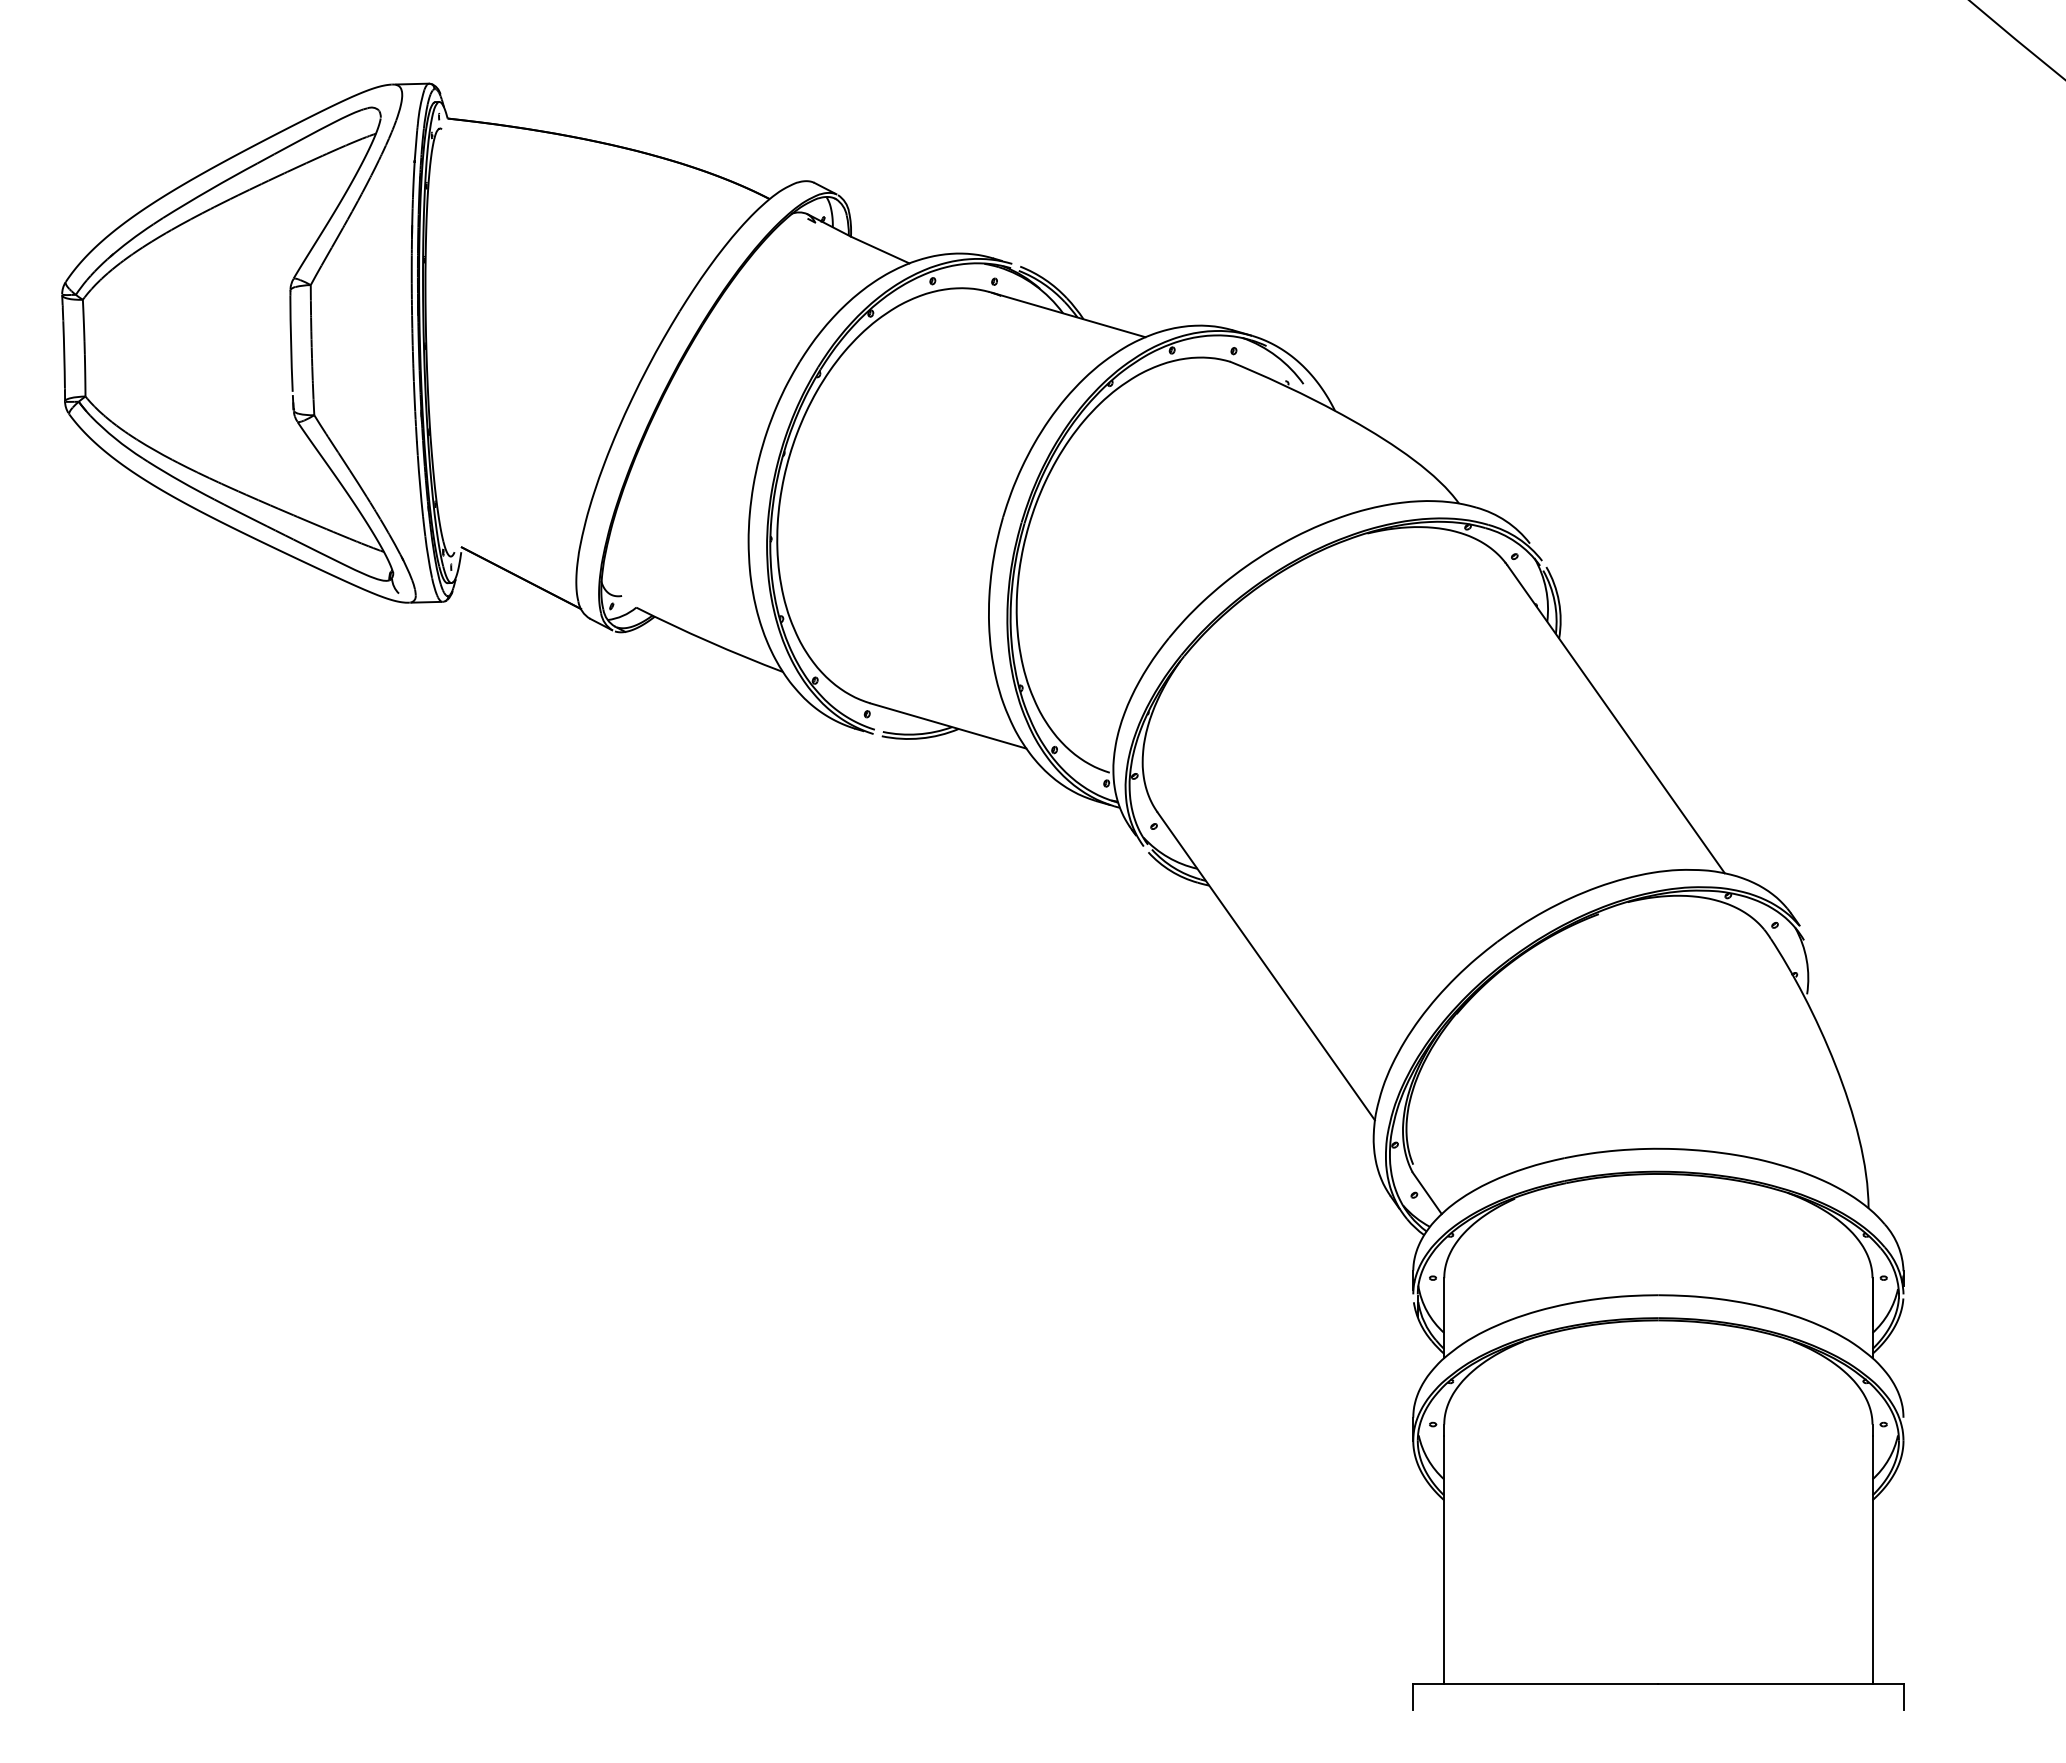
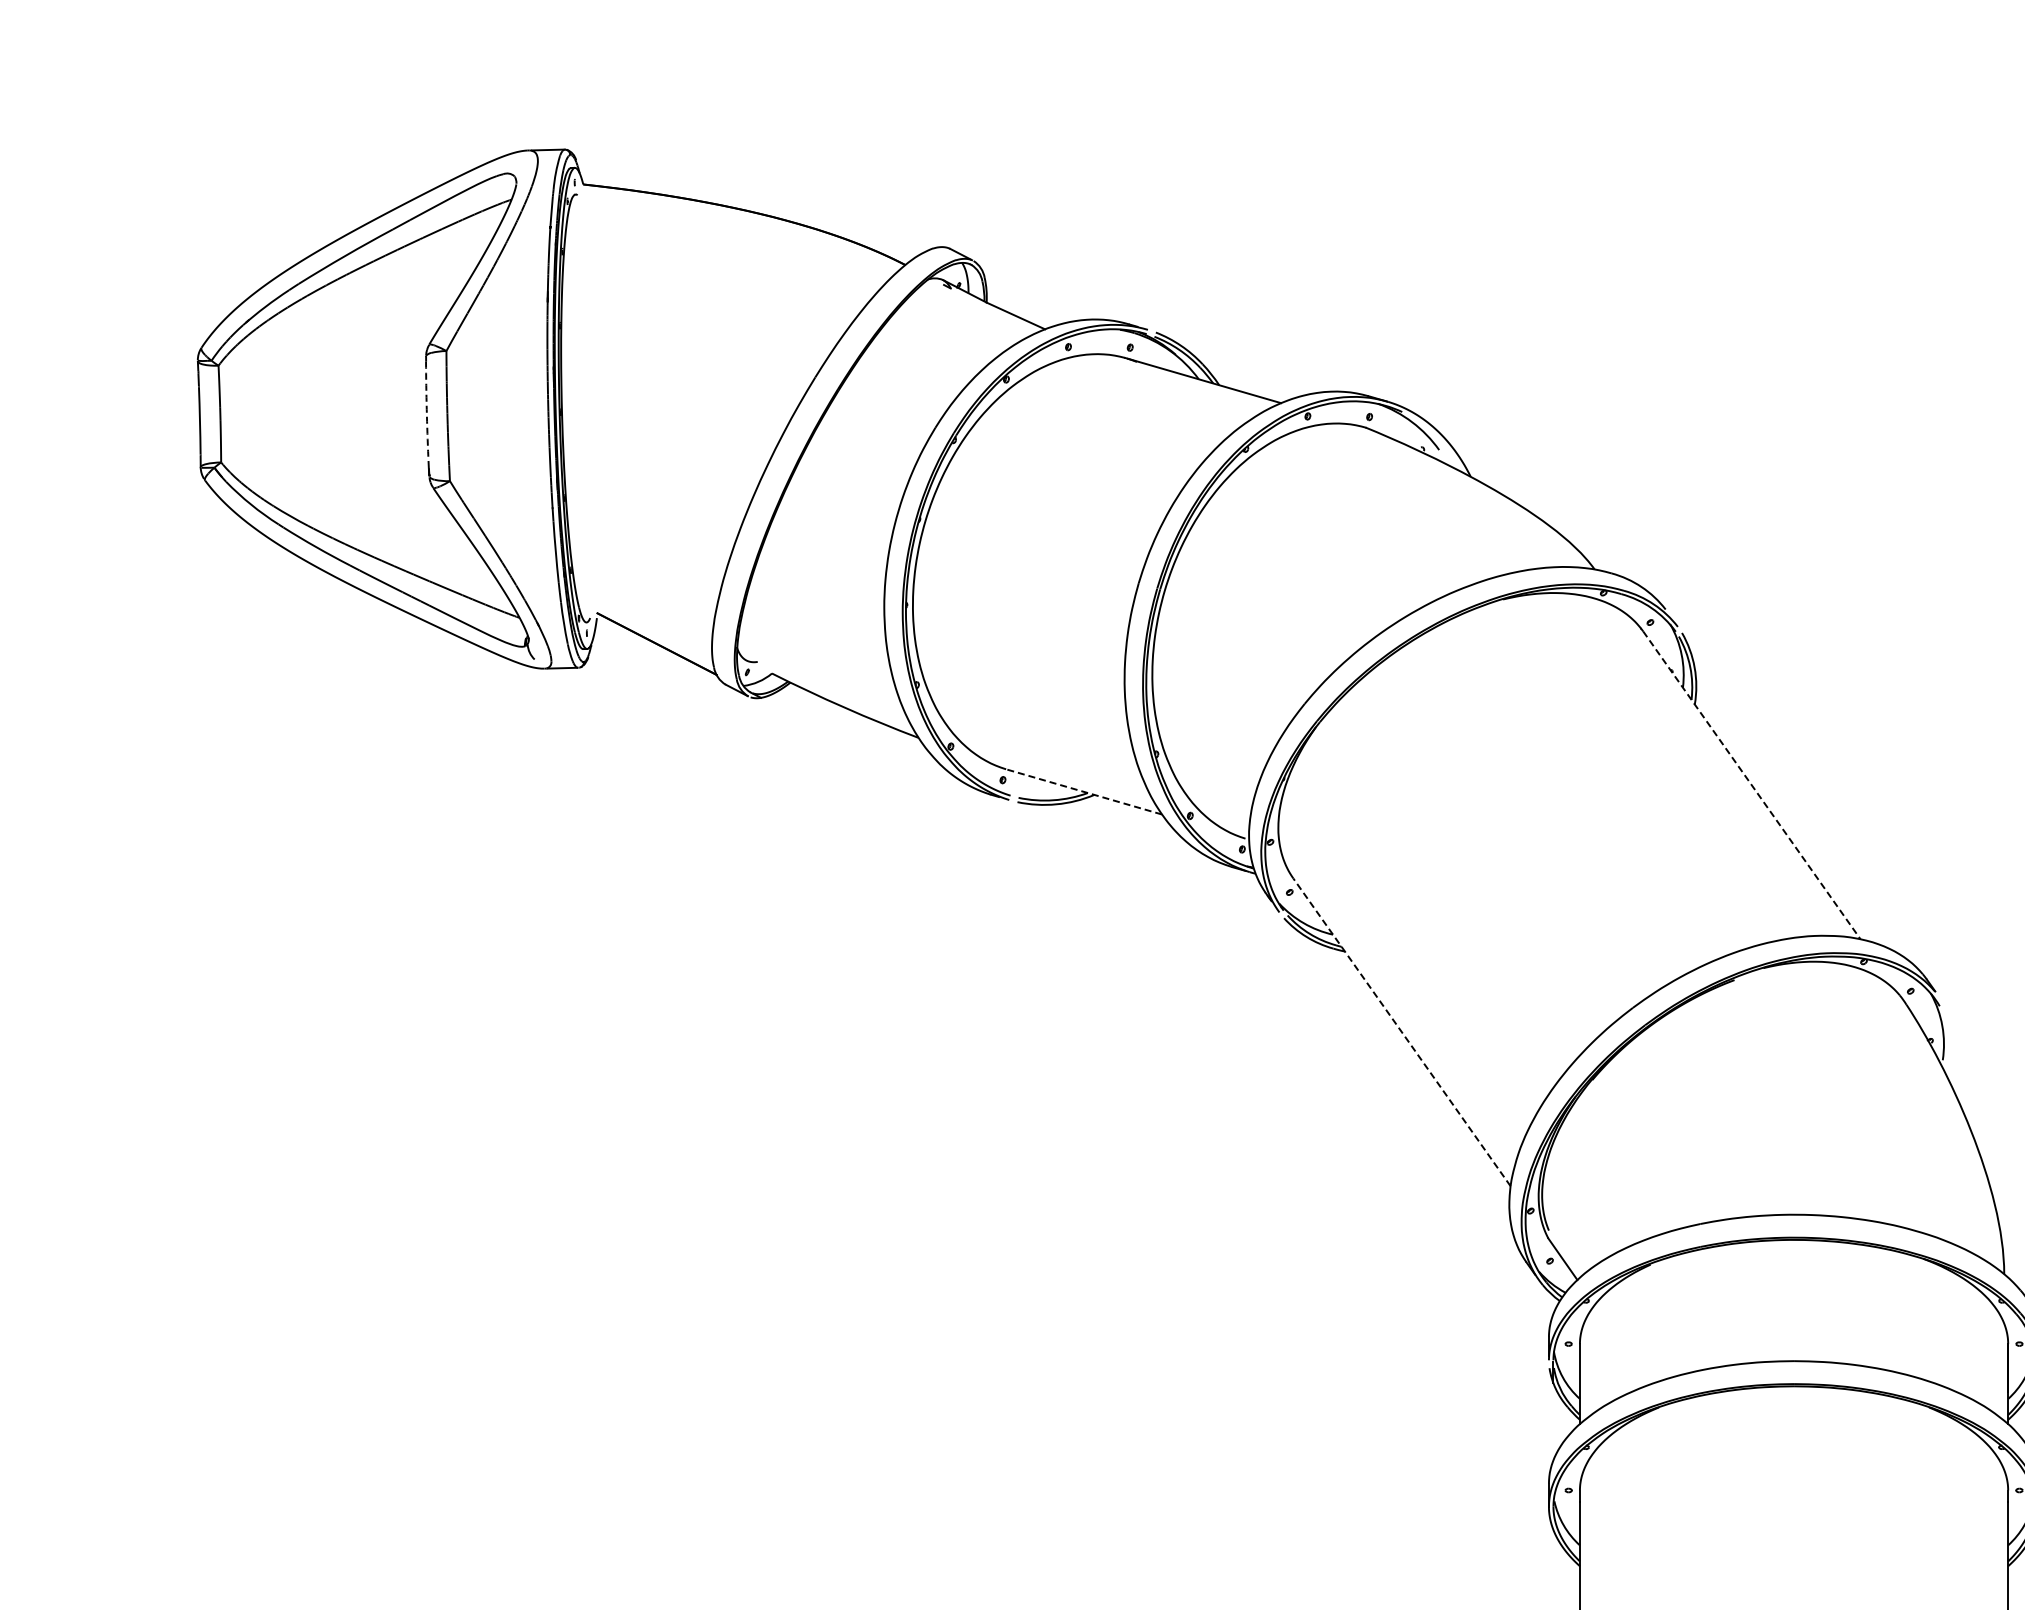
arc: (291, 343) -> (427, 409), solid -> dashed
line: (1616, 719) -> (1752, 785), solid -> dashed
line: (947, 725) -> (1083, 791), solid -> dashed
line: (1266, 966) -> (1402, 1032), solid -> dashed

